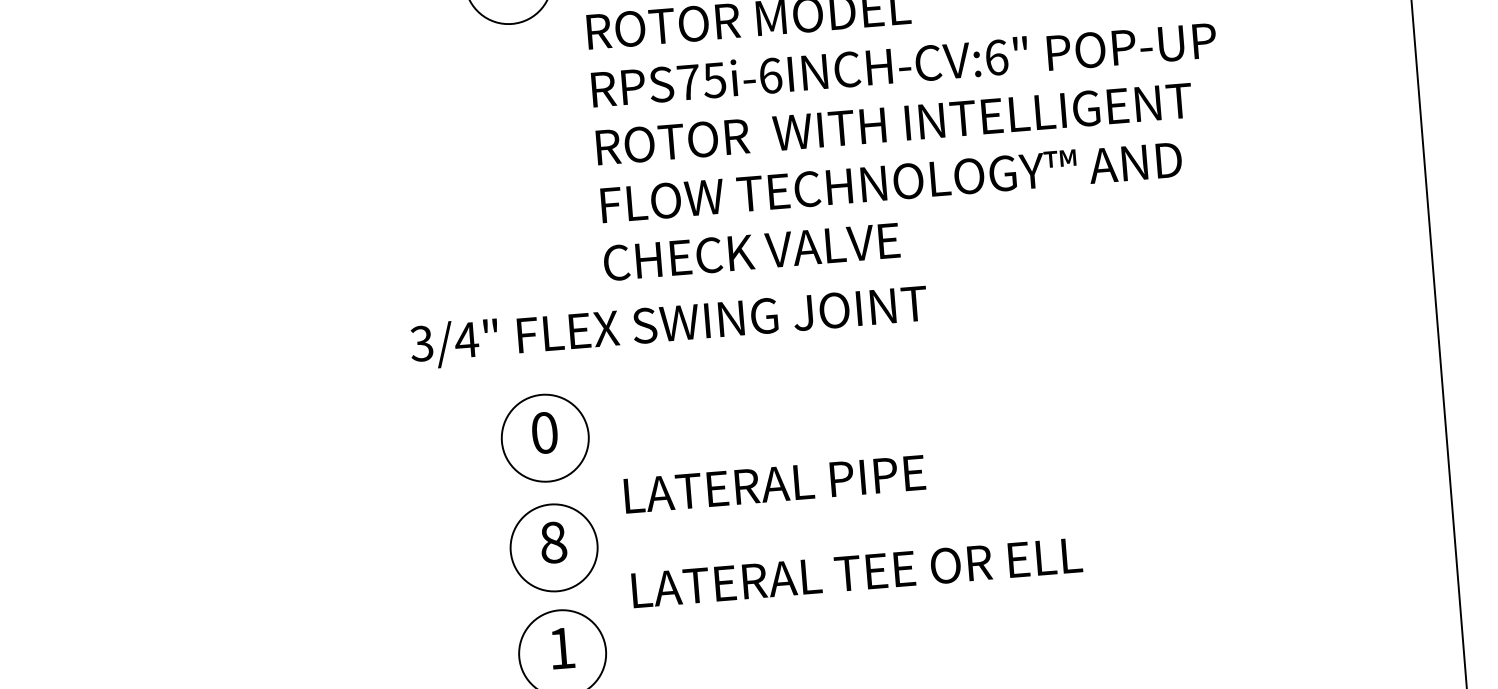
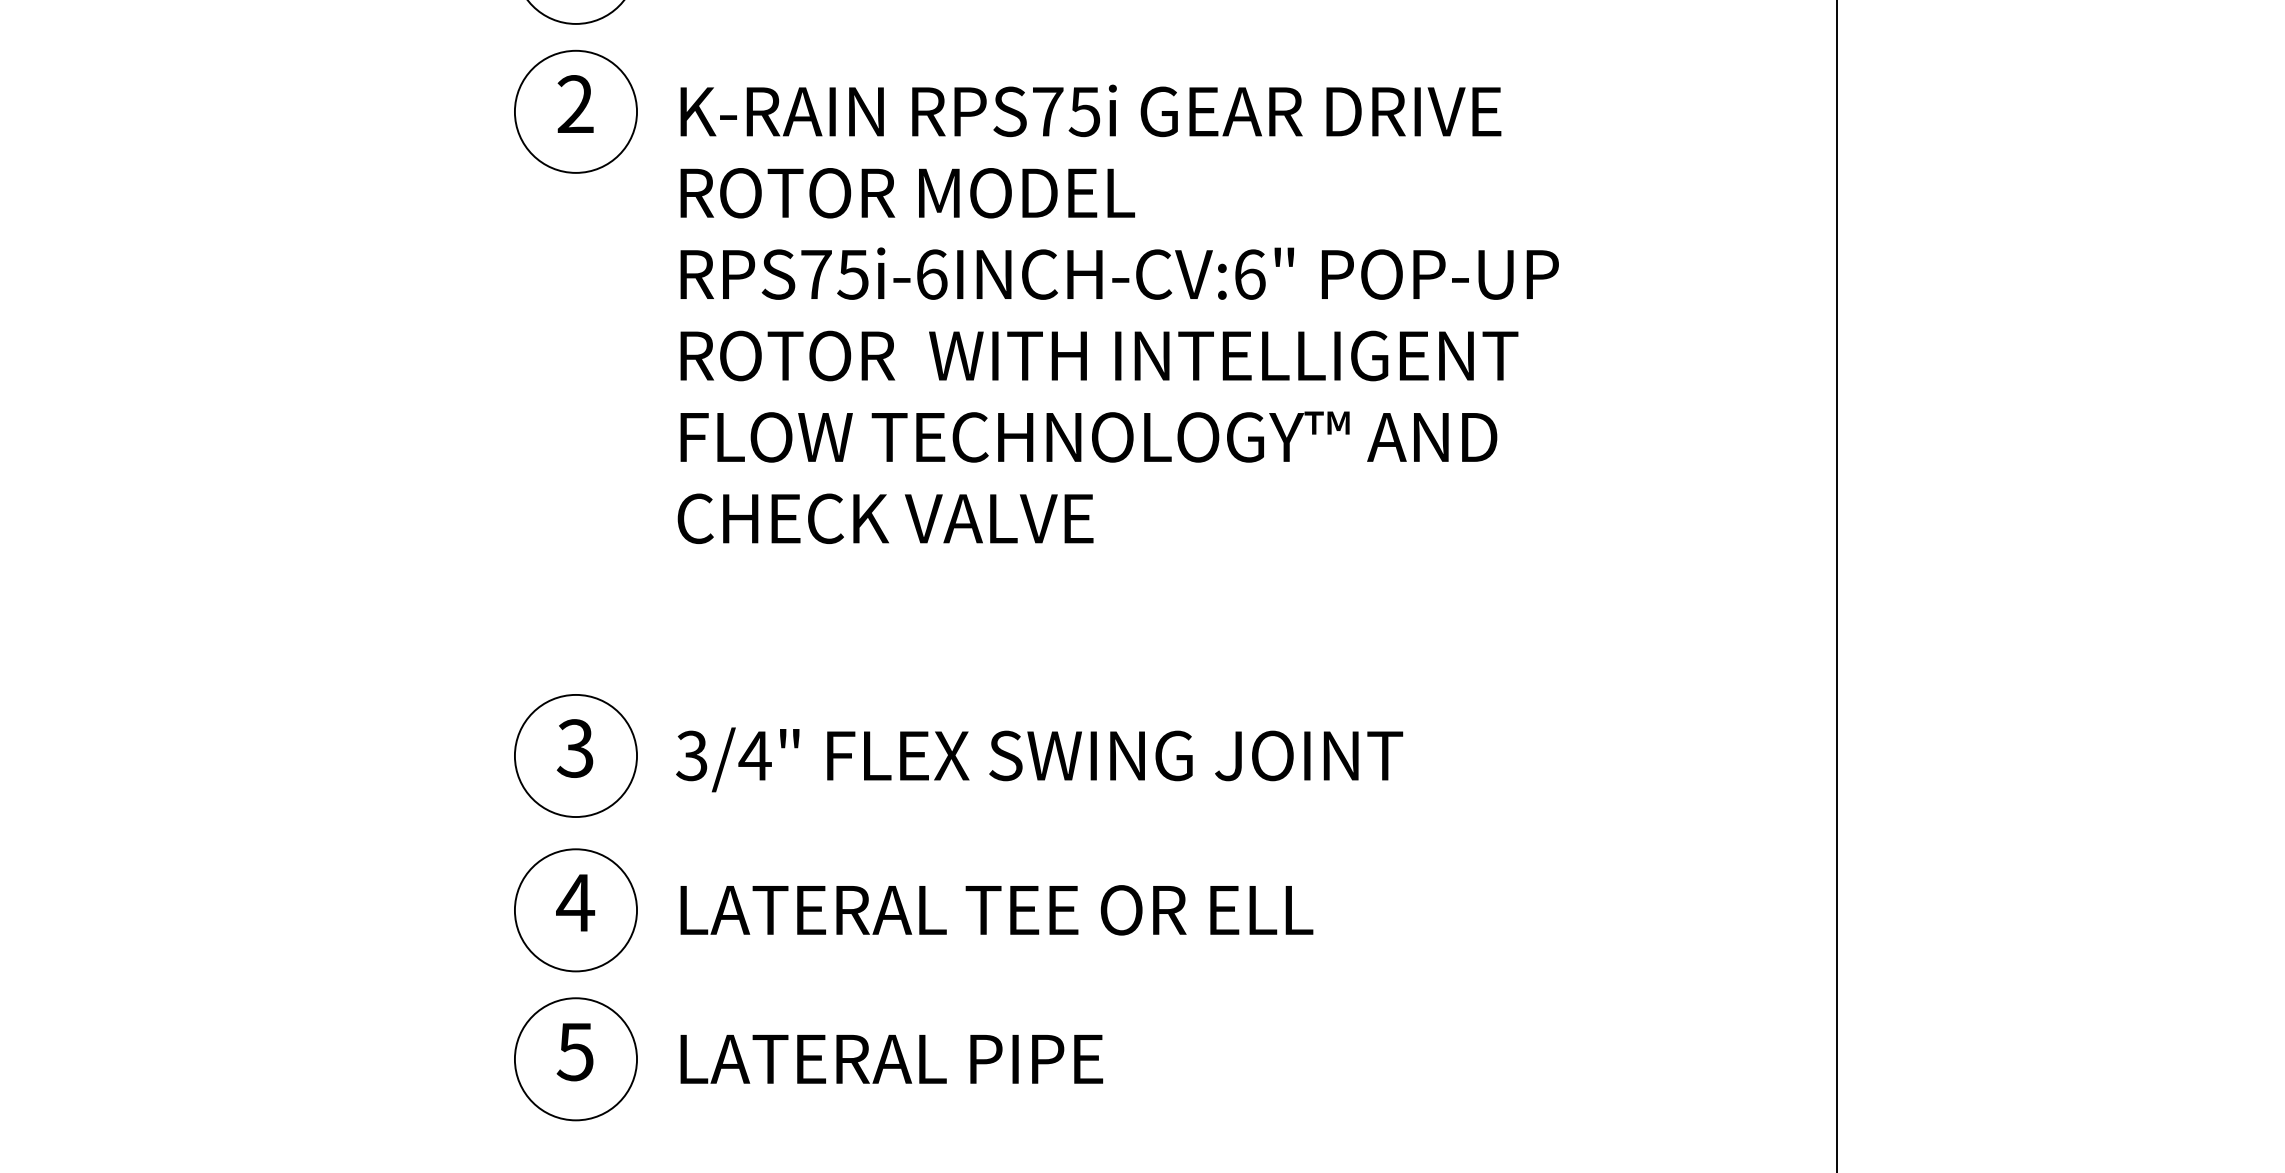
text: (668, 326) -> (1039, 759), moved
text: (543, 432) -> (574, 748), 0 -> 3
text: (774, 484) -> (891, 1059), moved
text: (553, 542) -> (575, 902), 8 -> 4
text: (856, 572) -> (996, 910), moved
text: (561, 648) -> (574, 1052), 1 -> 5

